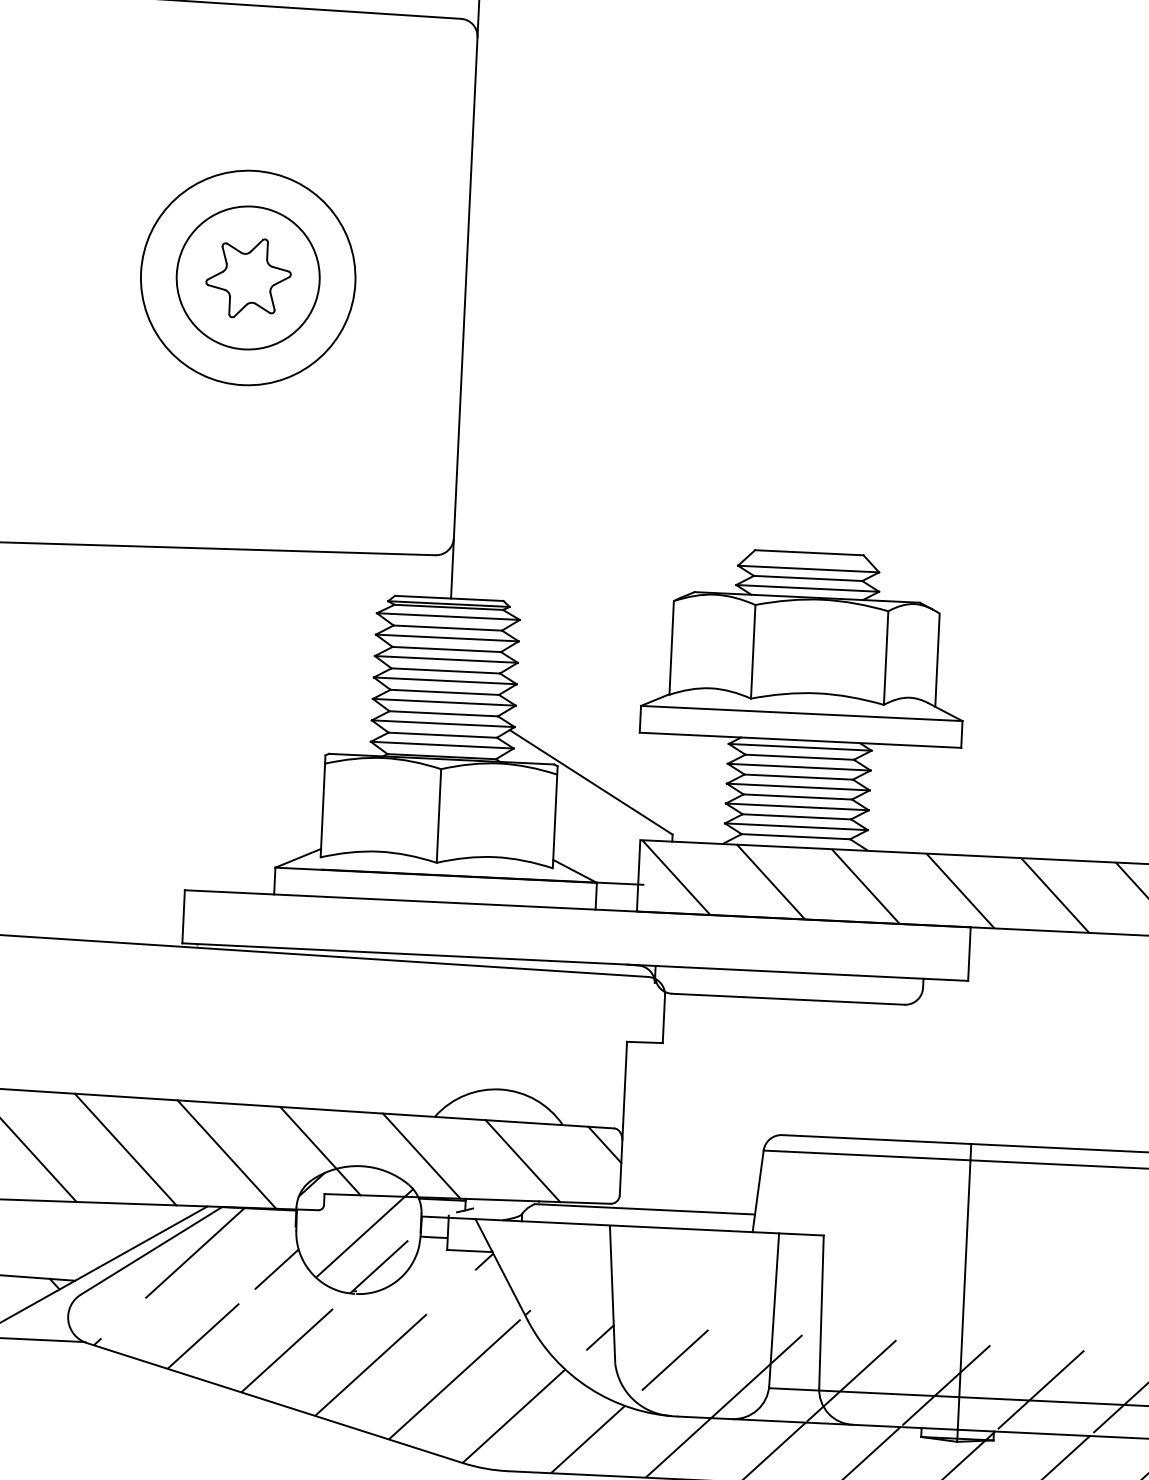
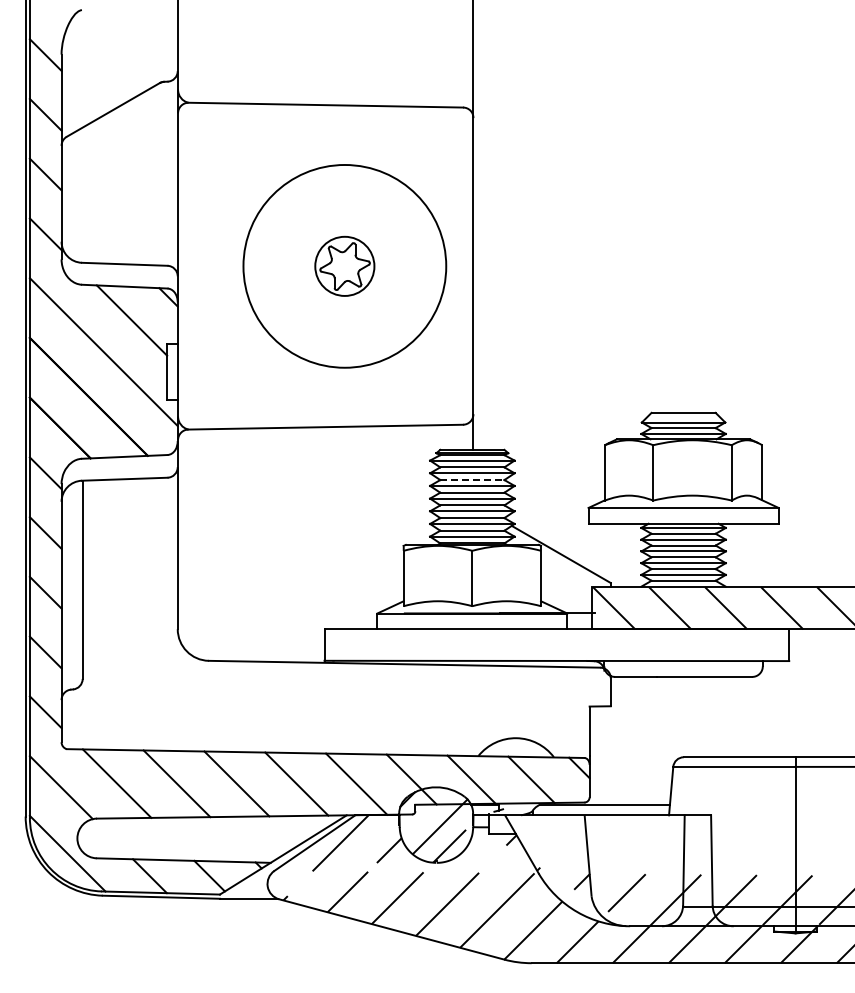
circle: (247, 278) -> (344, 266), size x0.7
circle: (247, 278) -> (344, 266), size x1.6
line: (446, 650) -> (472, 480), solid -> dashed

